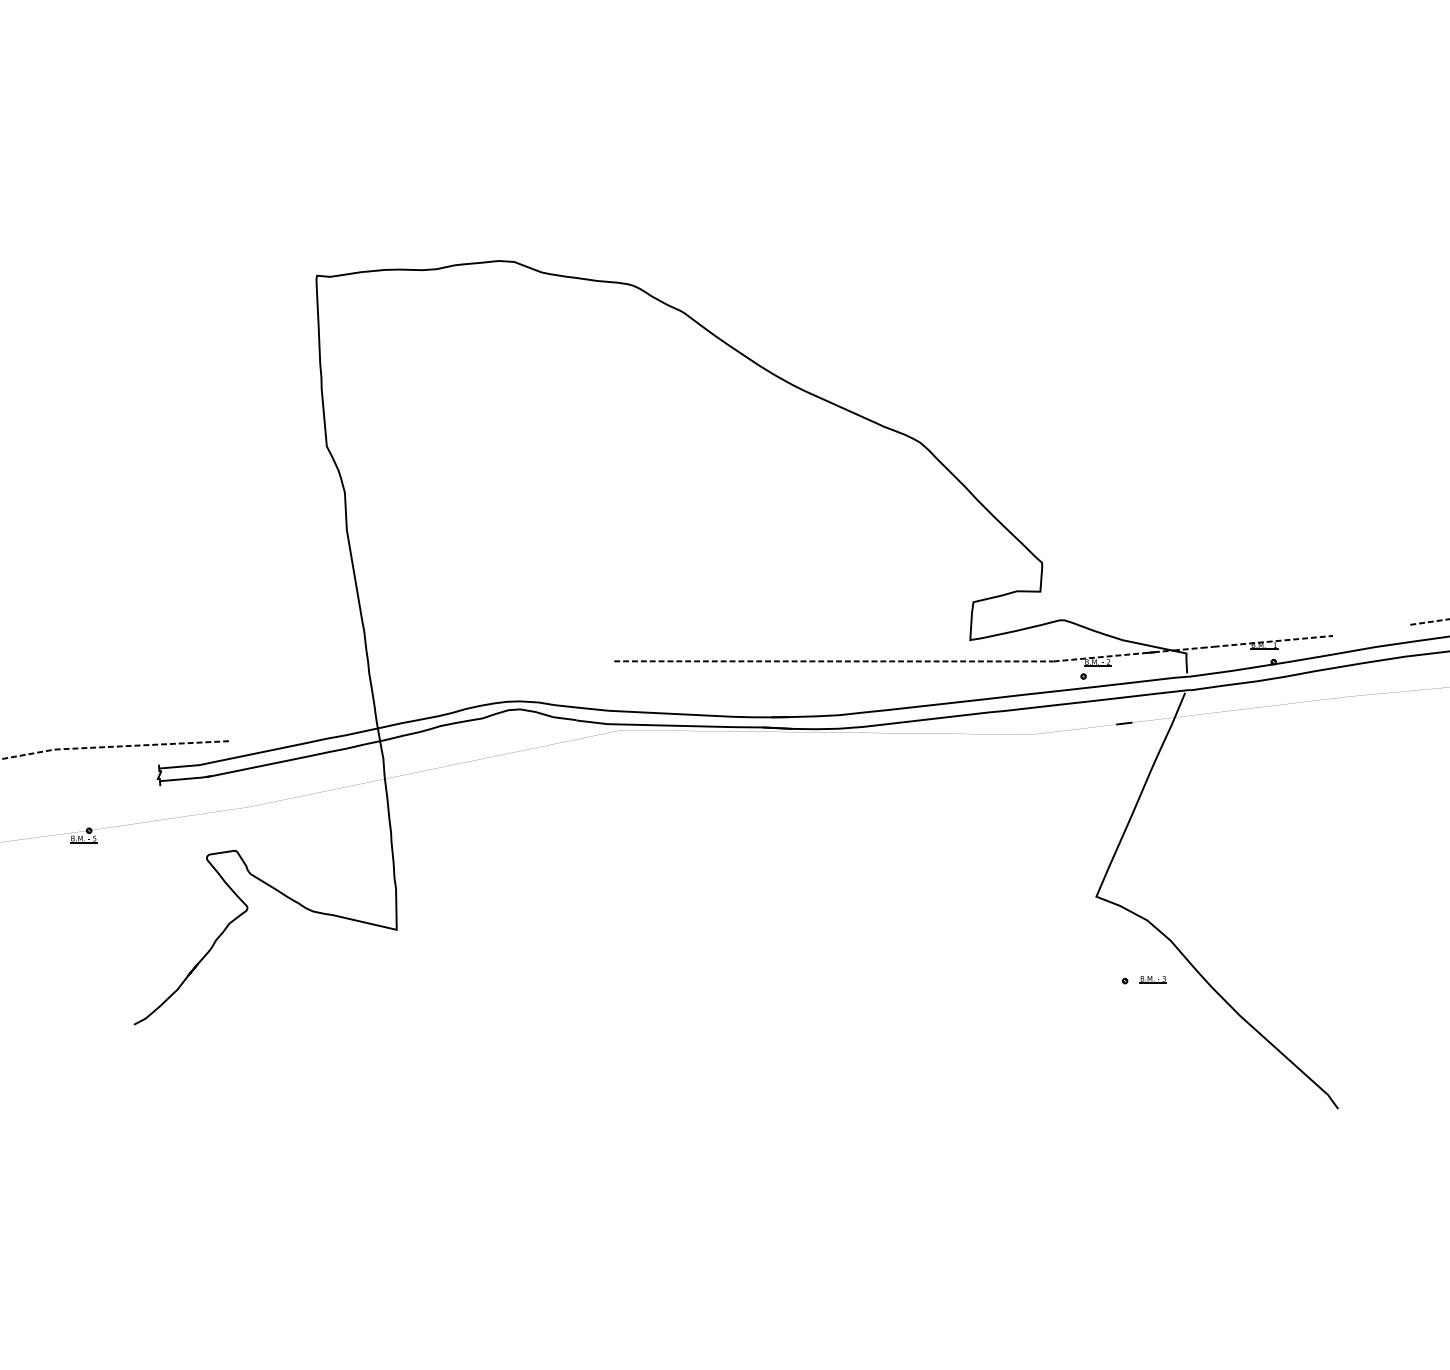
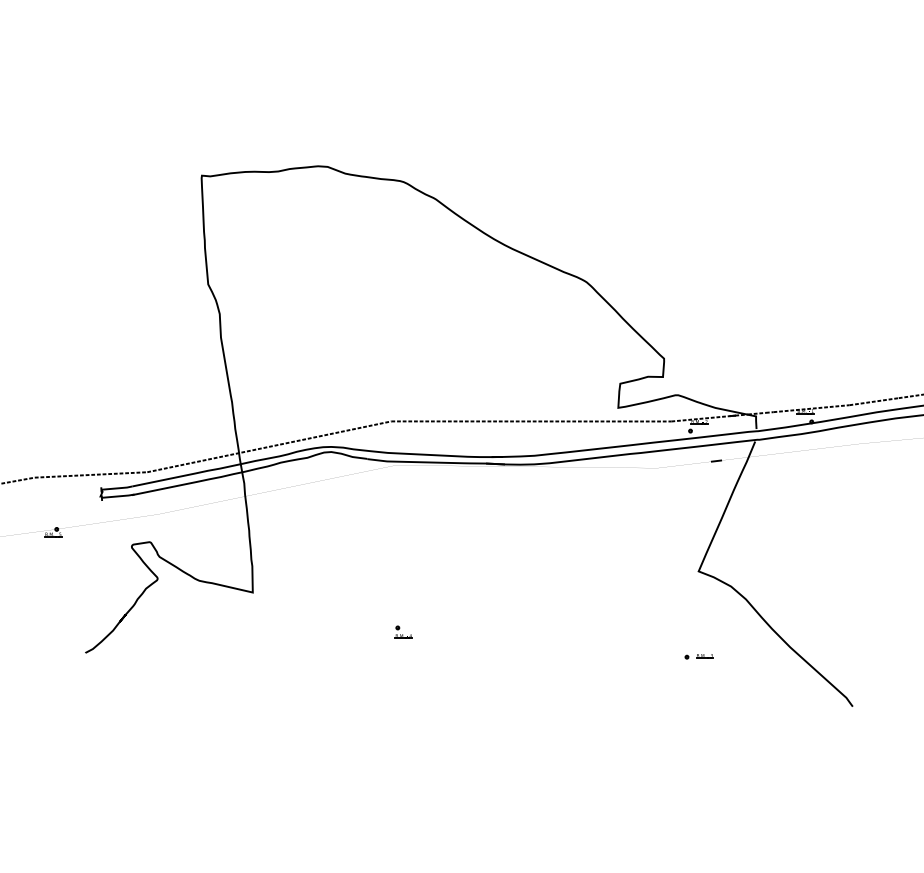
line: (1370, 630) -> (873, 401), added
line: (422, 700) -> (269, 446), added
part: (1143, 979) -> (698, 656), moved
part: (633, 990) -> (403, 631), added

